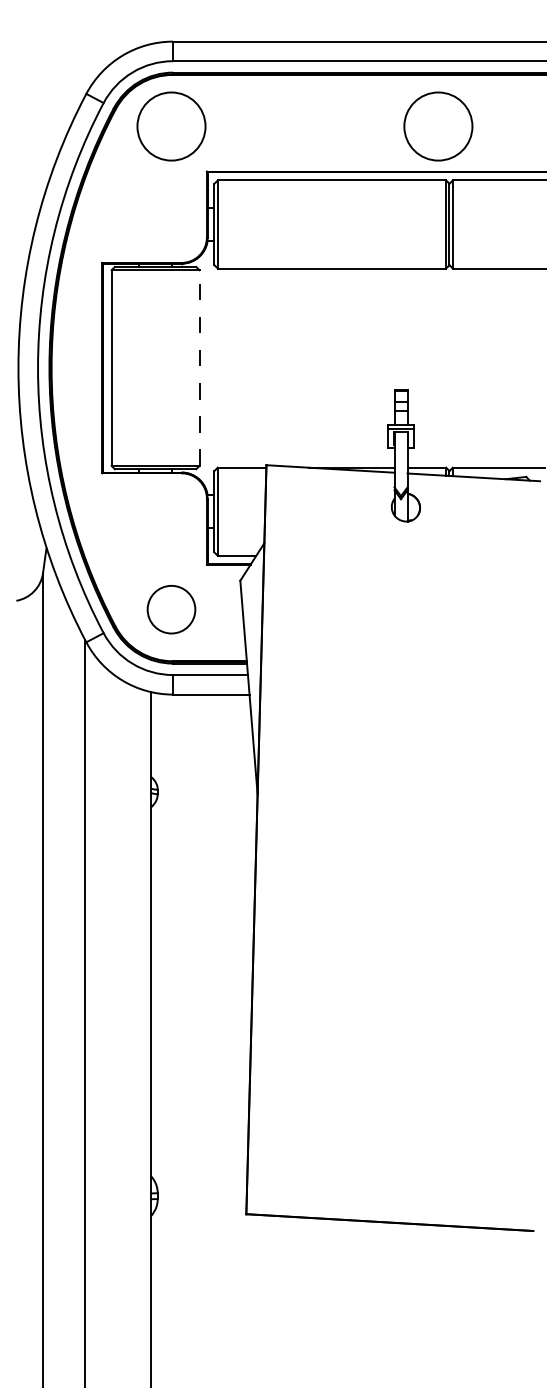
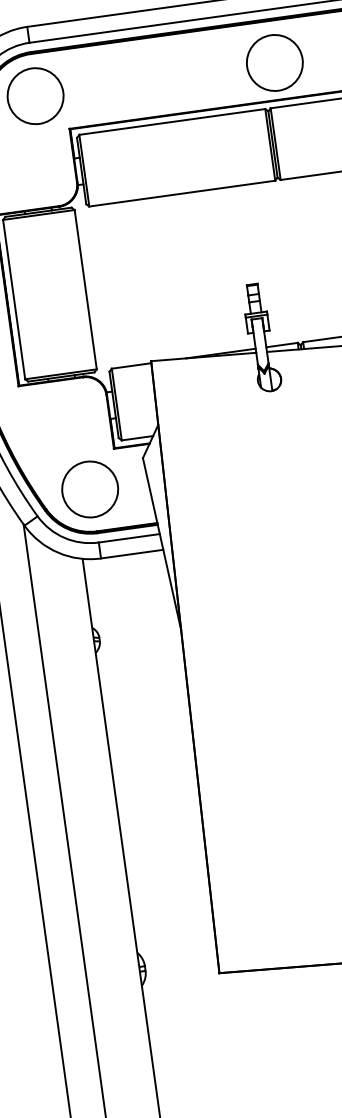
circle: (438, 126) -> (274, 62), moved
line: (199, 368) -> (85, 290), dashed -> solid
circle: (171, 609) -> (90, 489), size x1.43

